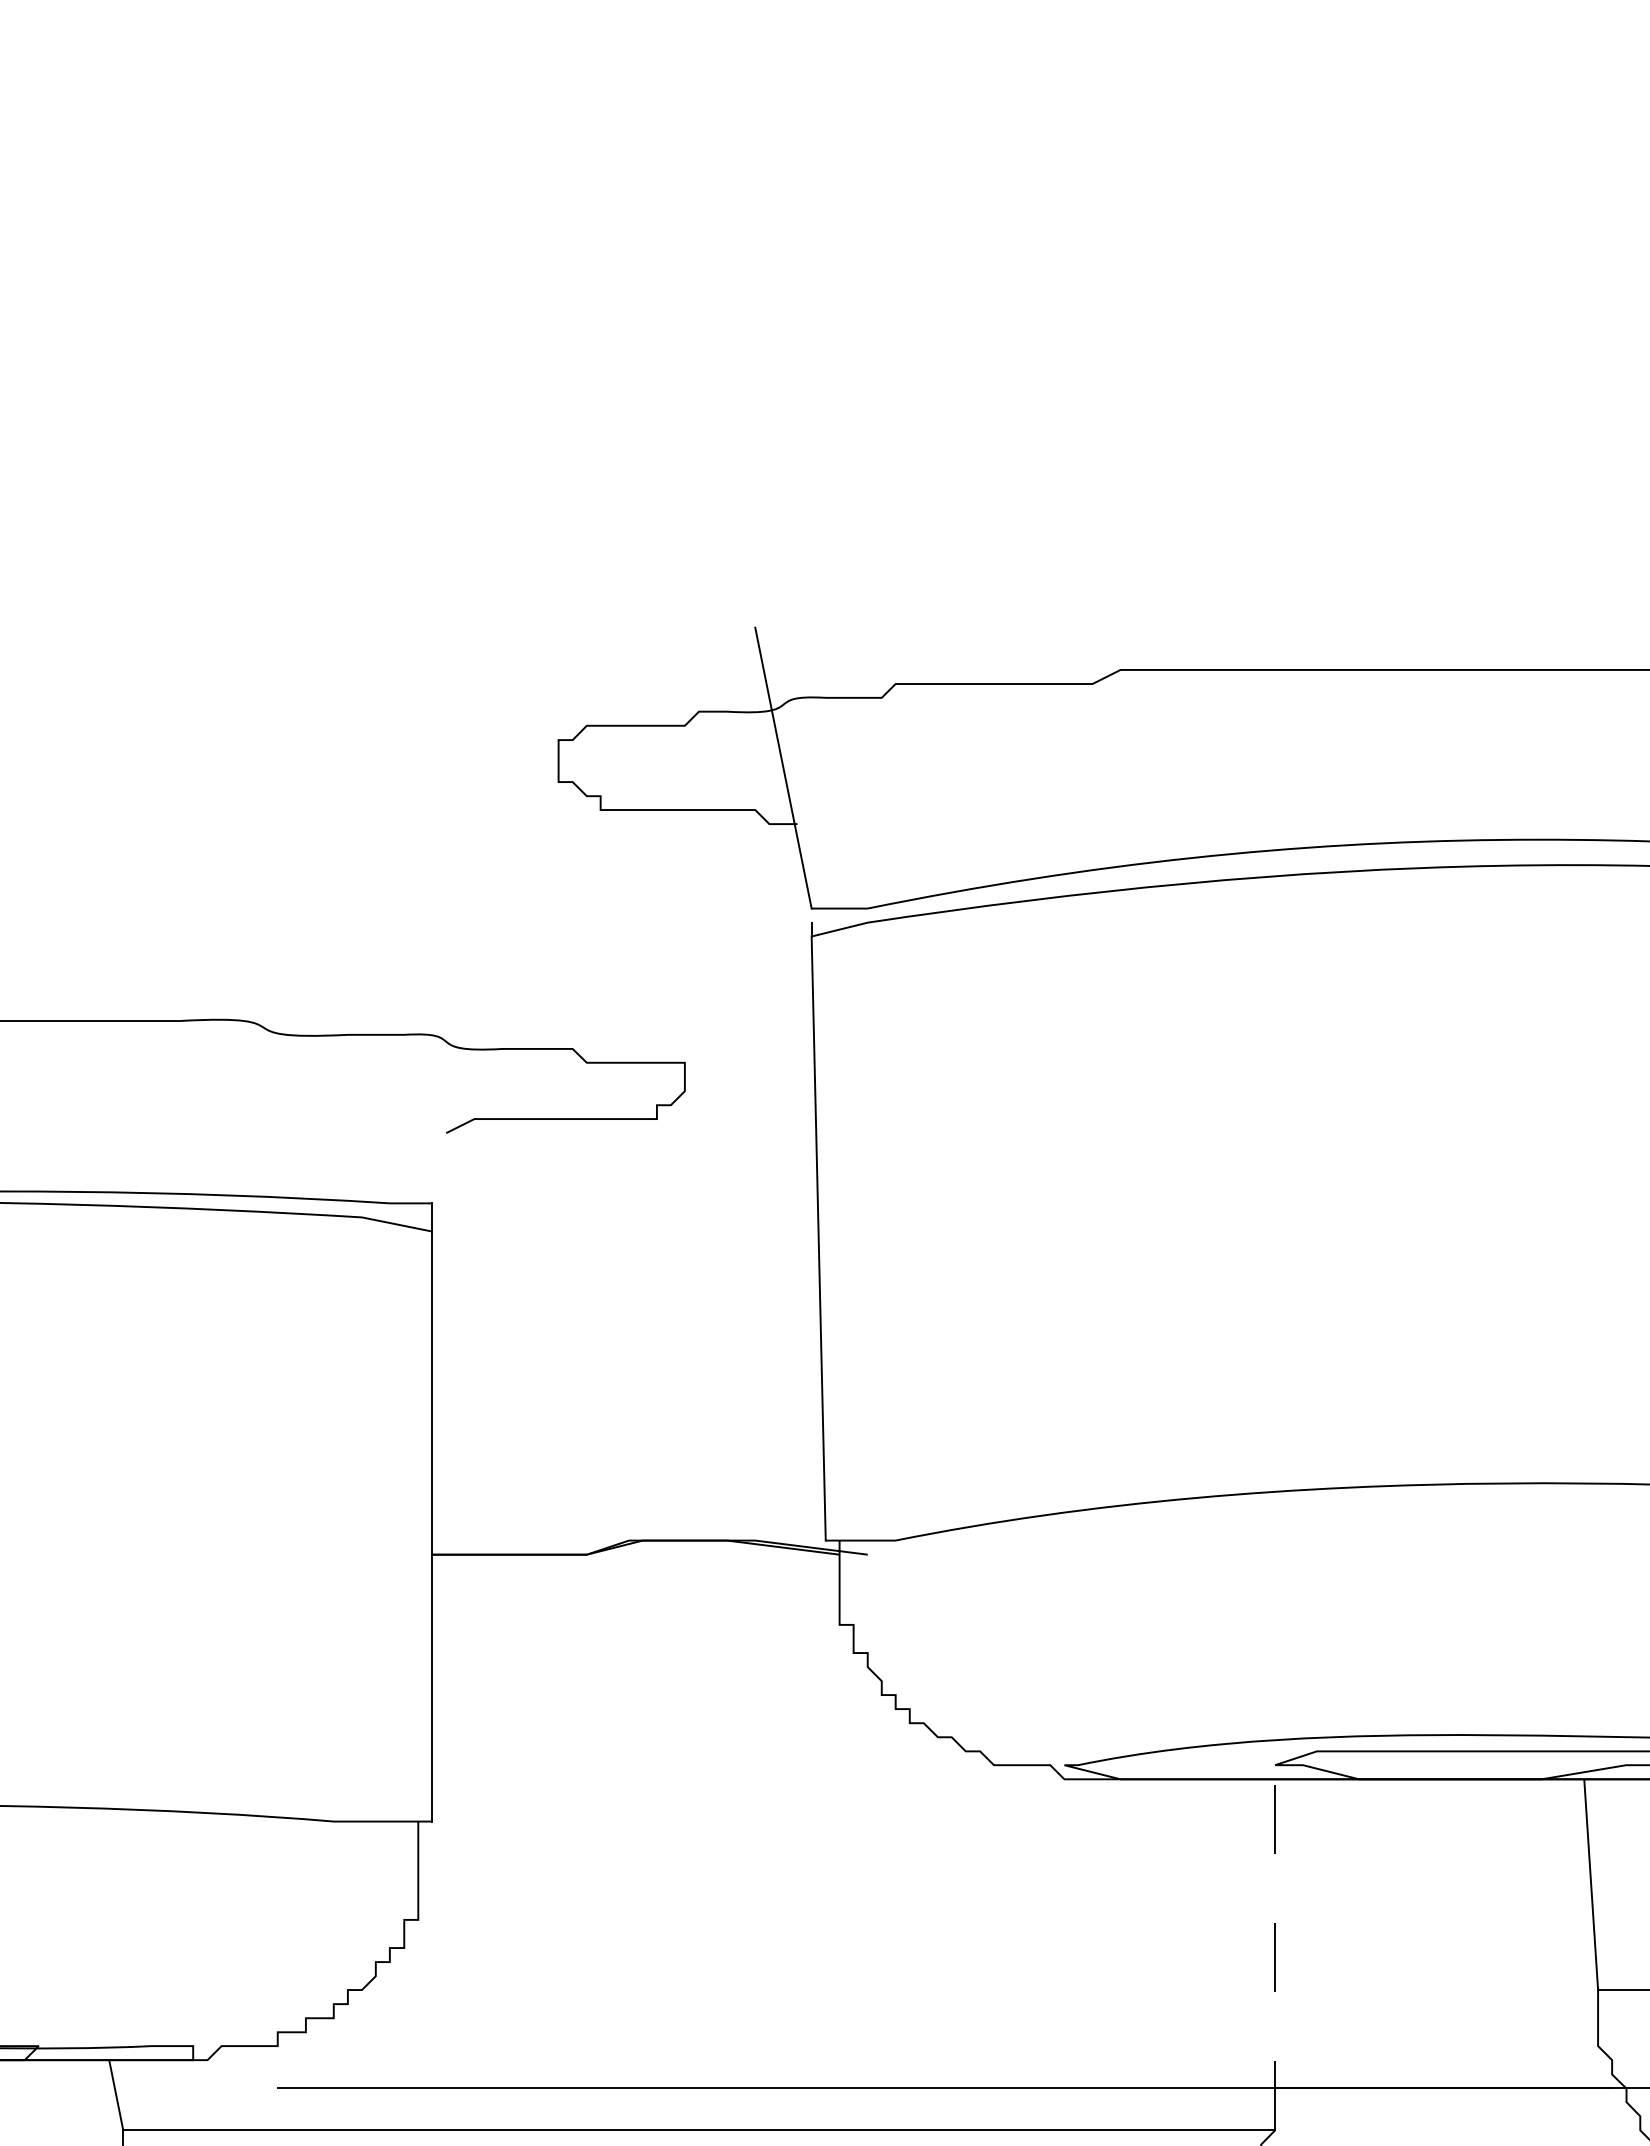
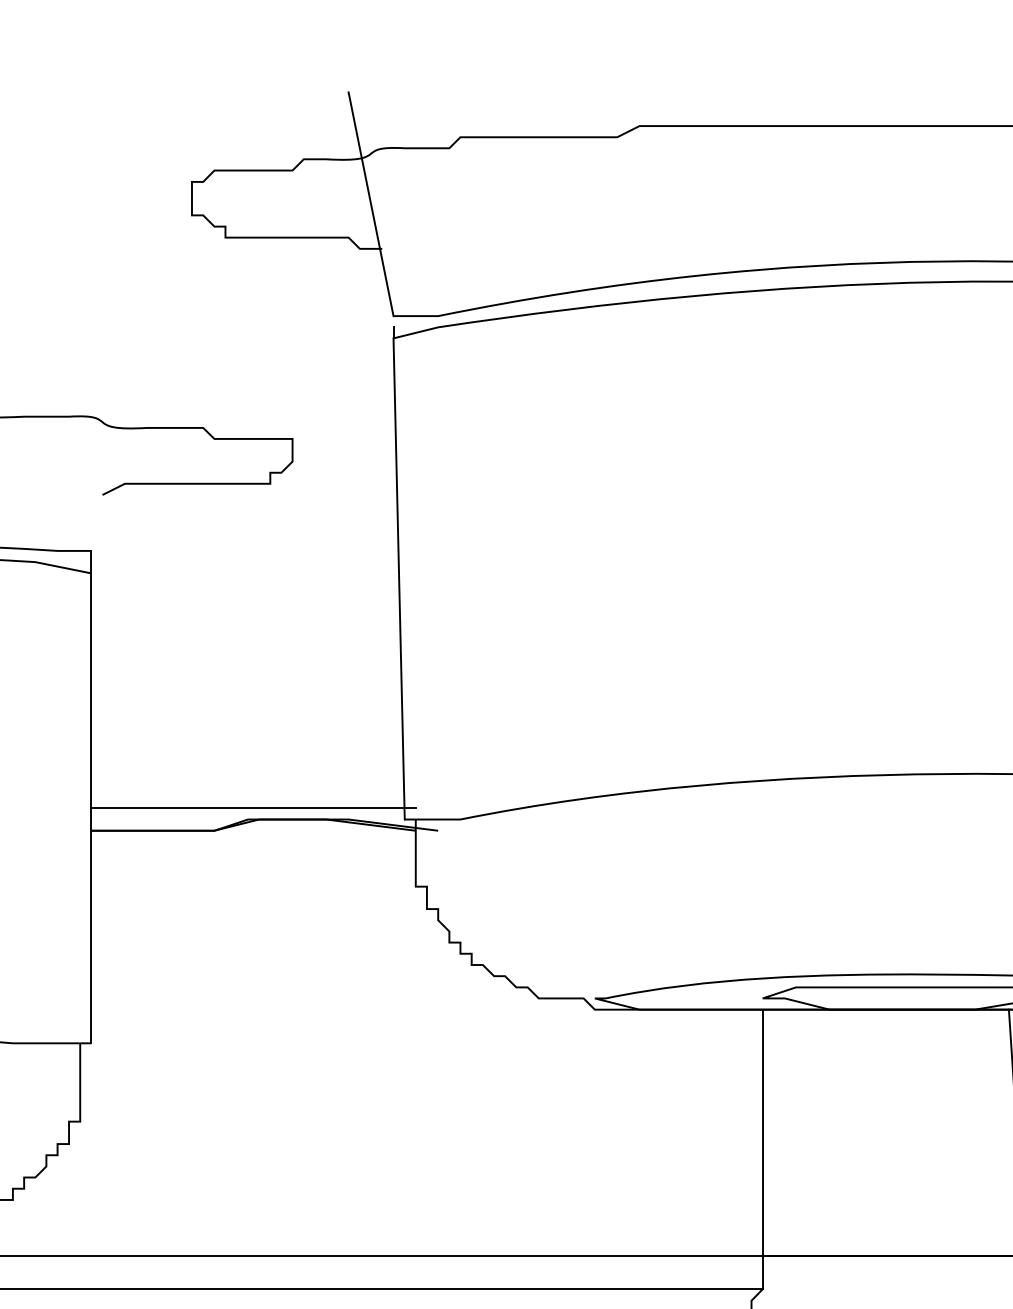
line: (635, 1526) -> (253, 808), added
line: (1275, 1954) -> (762, 1149), dashed -> solid

